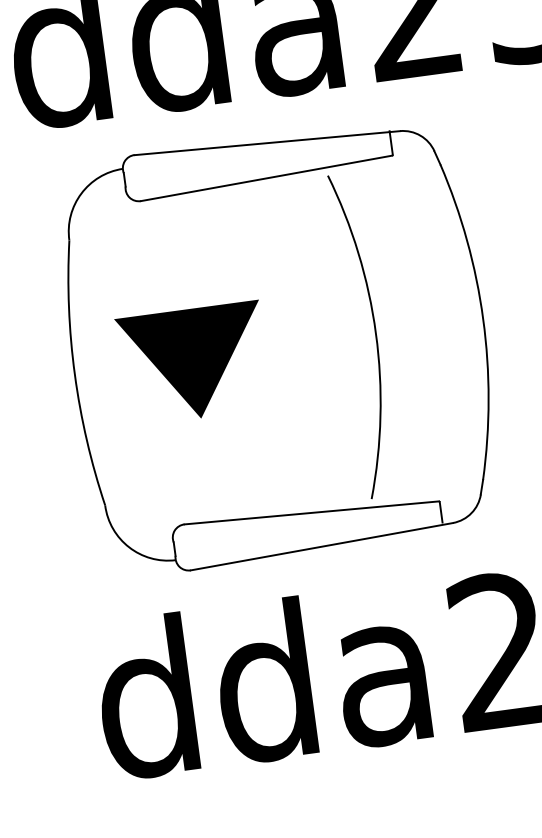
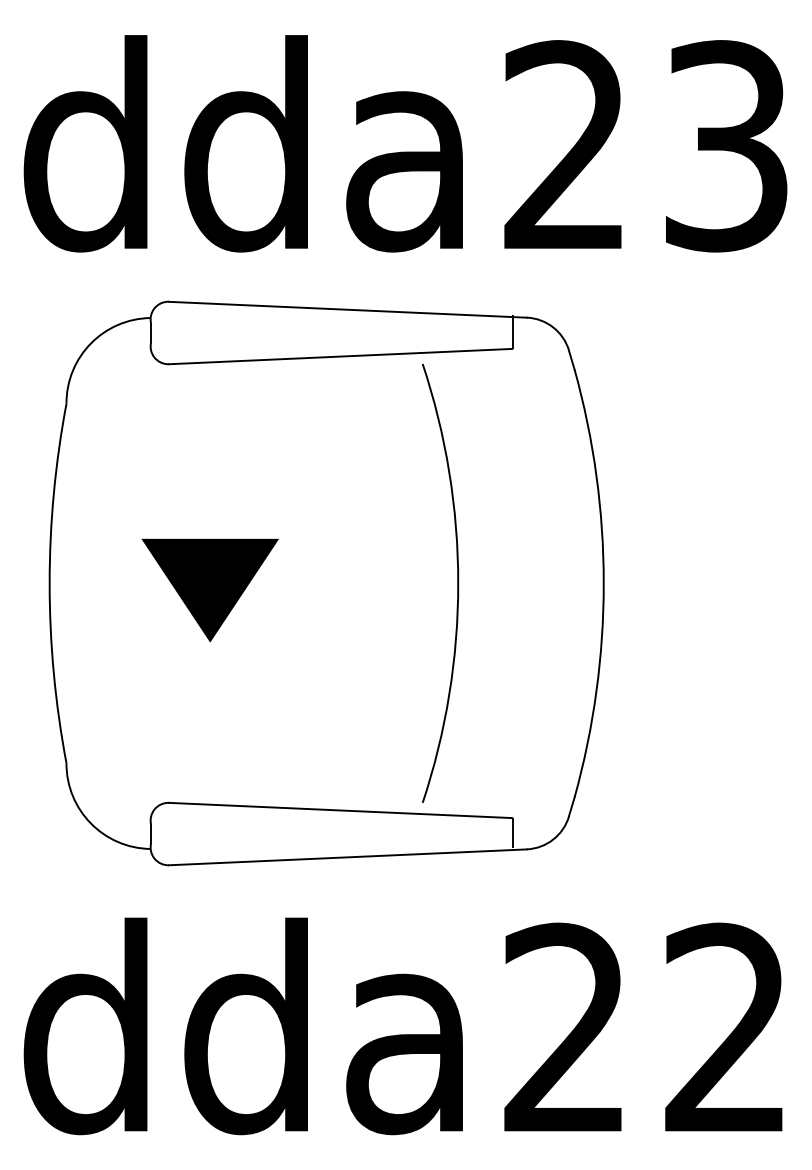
part: (194, 363) -> (210, 590), size x0.7

